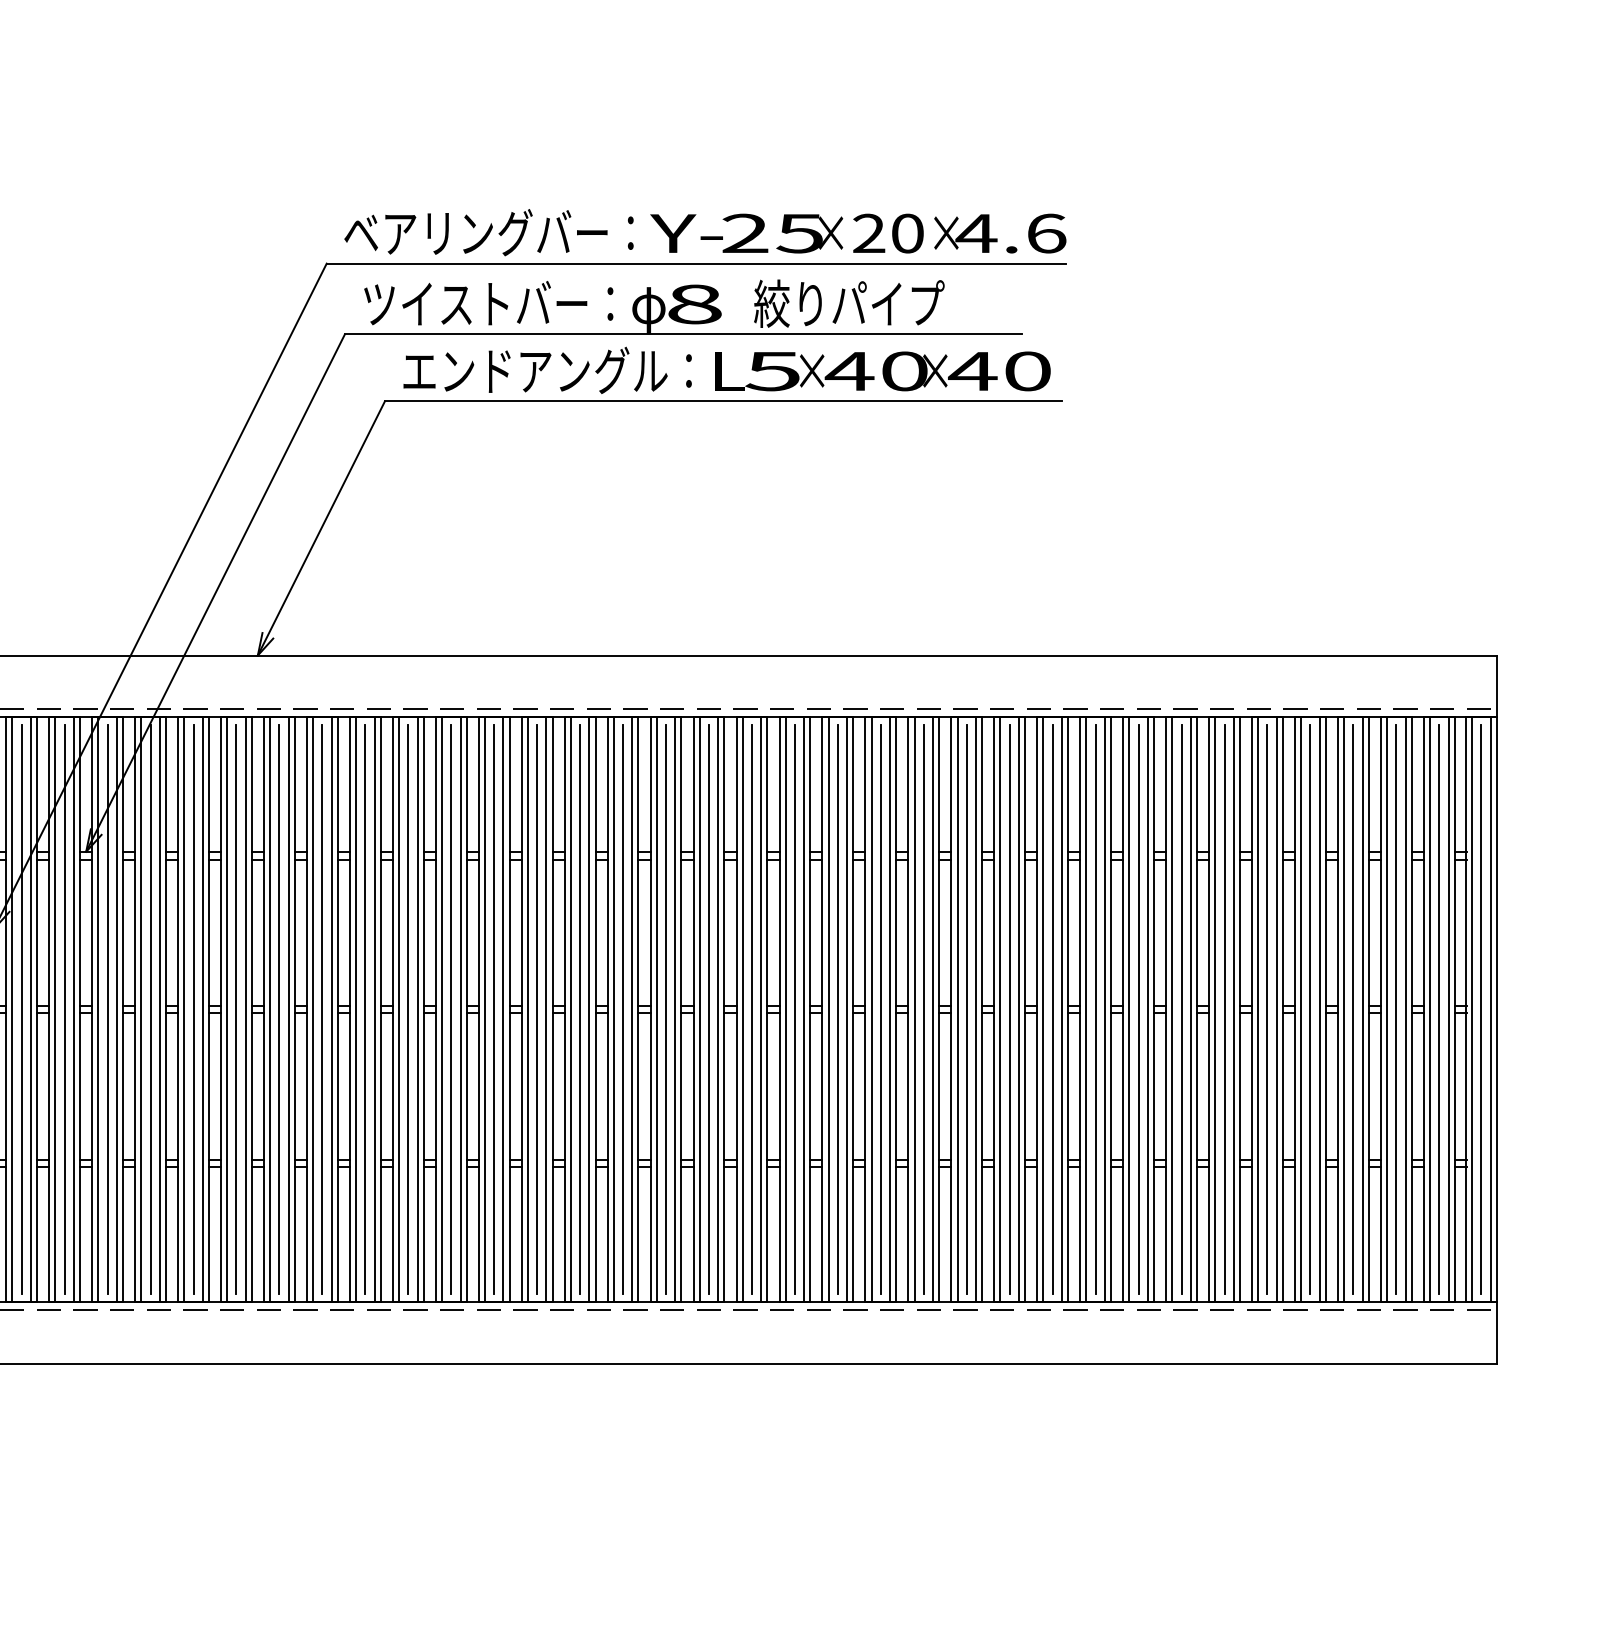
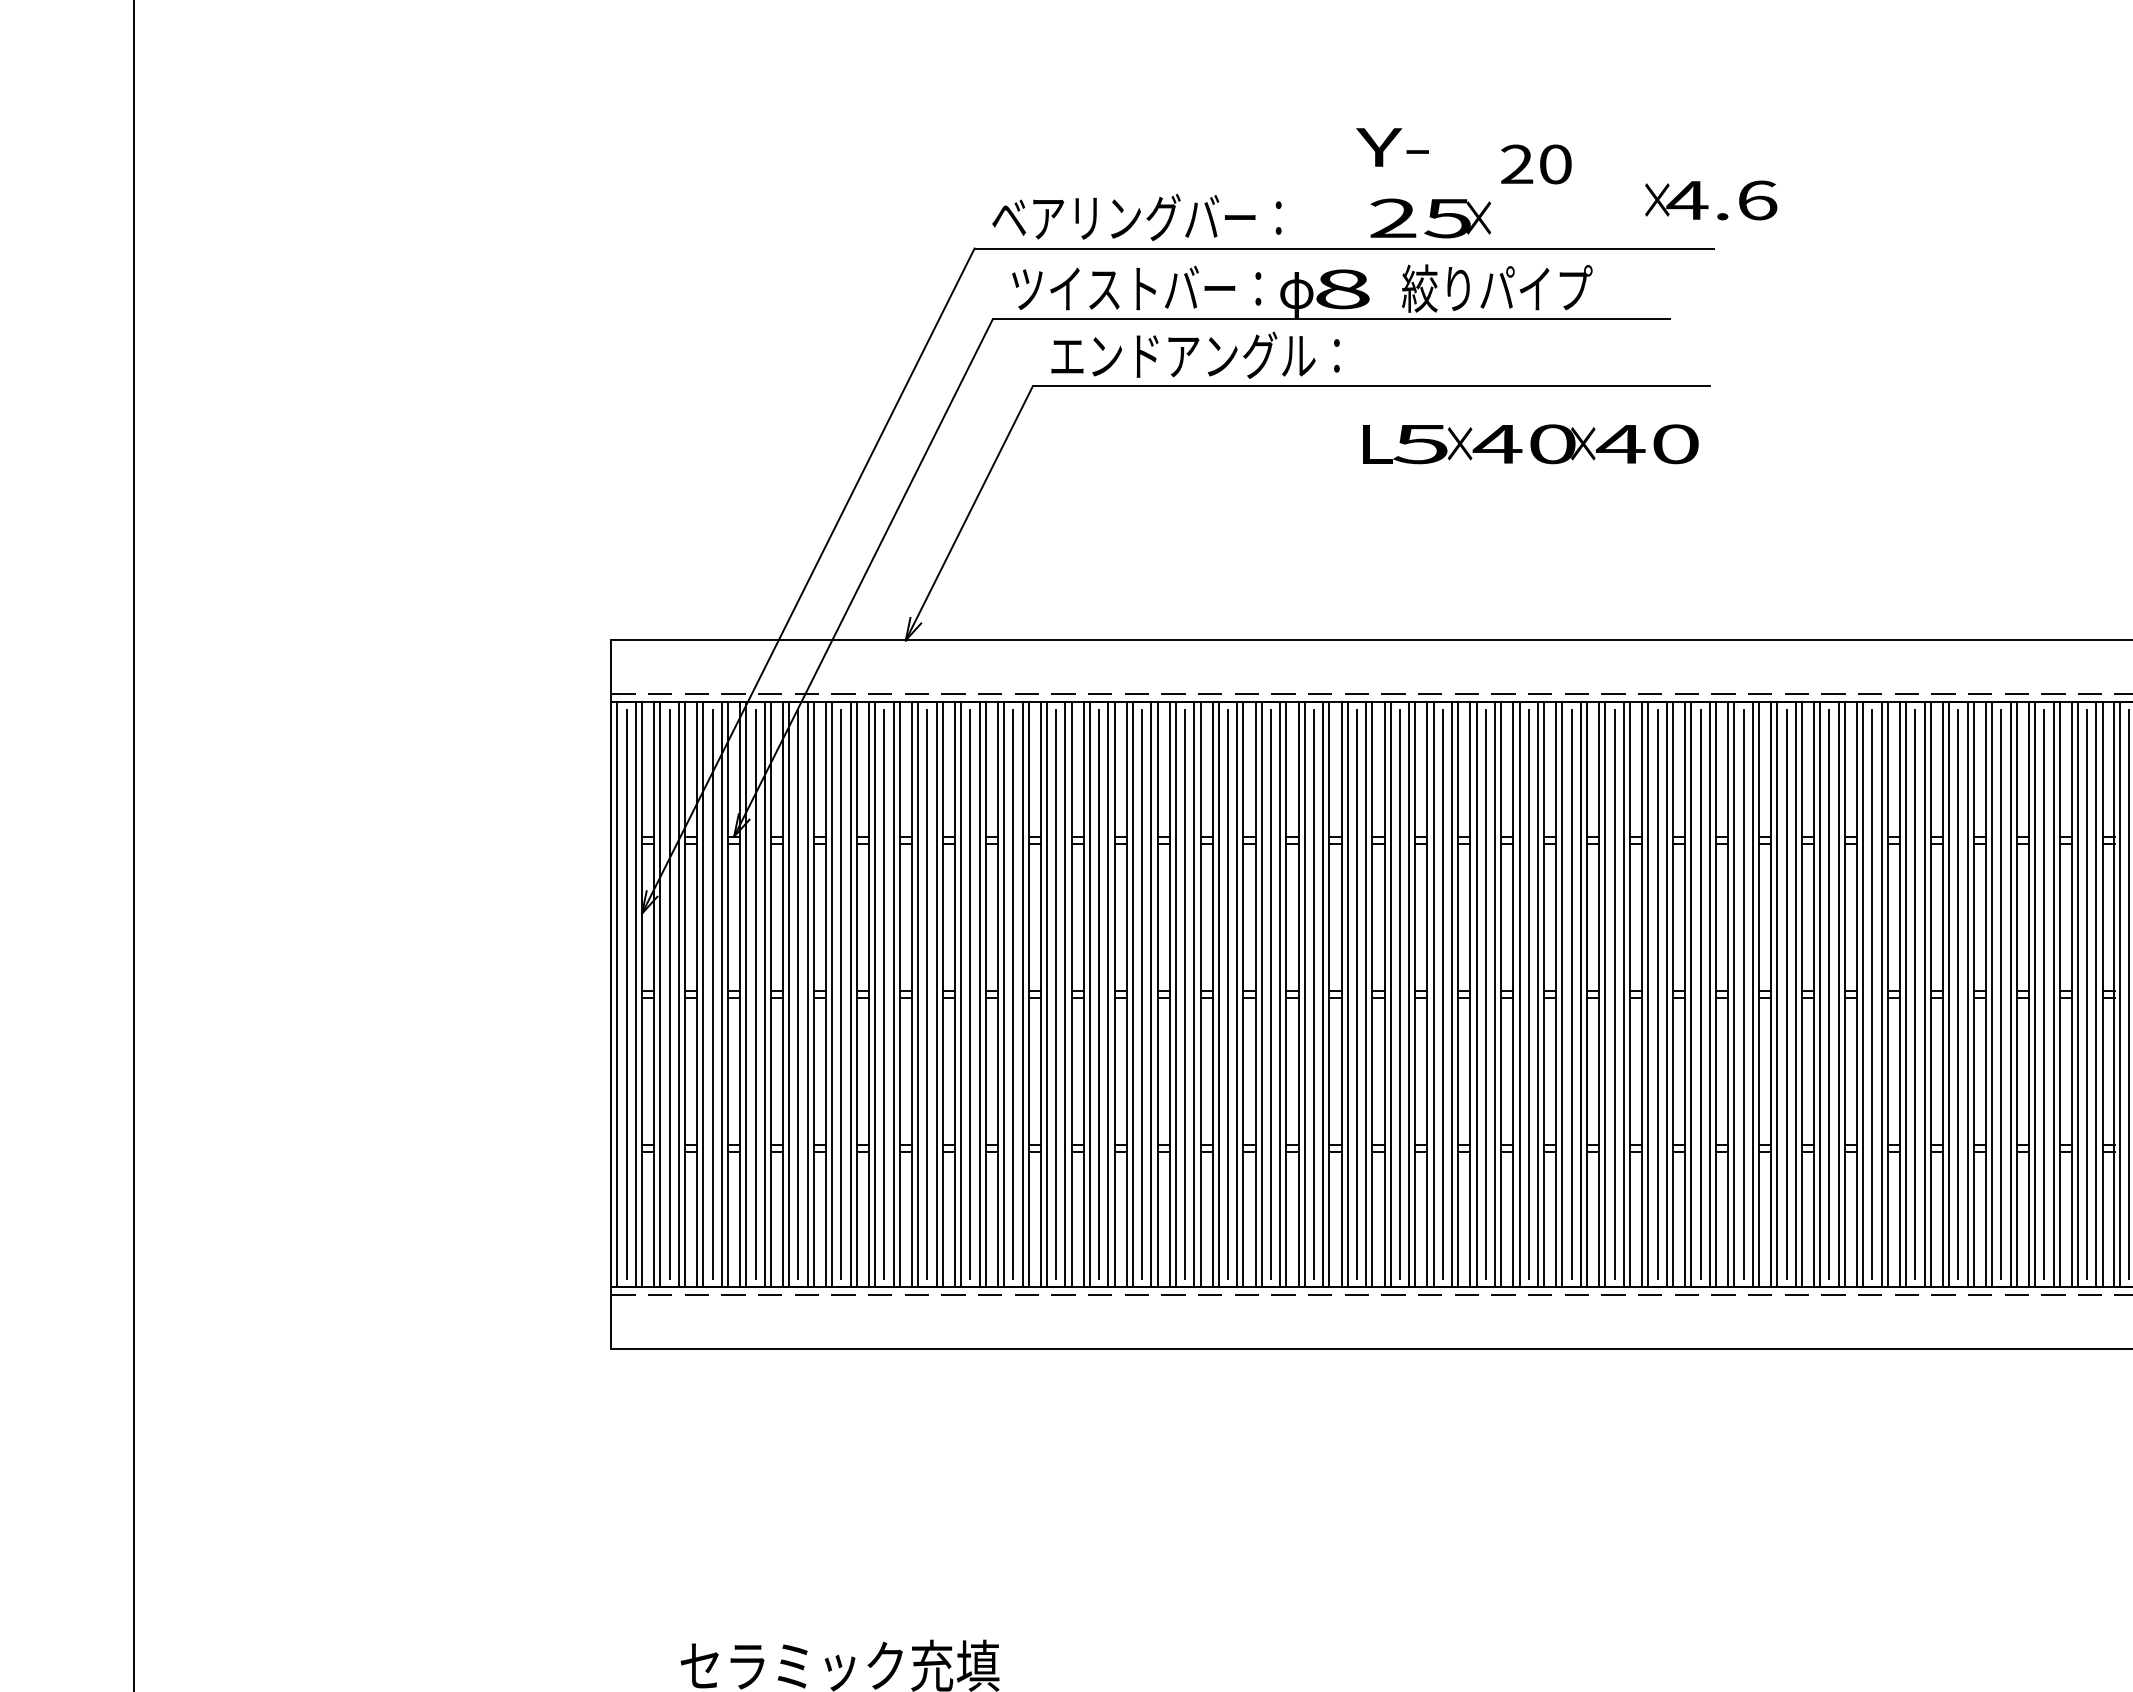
text: (686, 233) -> (1392, 147), moved
text: (888, 233) -> (1536, 164), moved
text: (1000, 233) -> (1711, 200), moved
text: (882, 371) -> (1530, 444), moved

